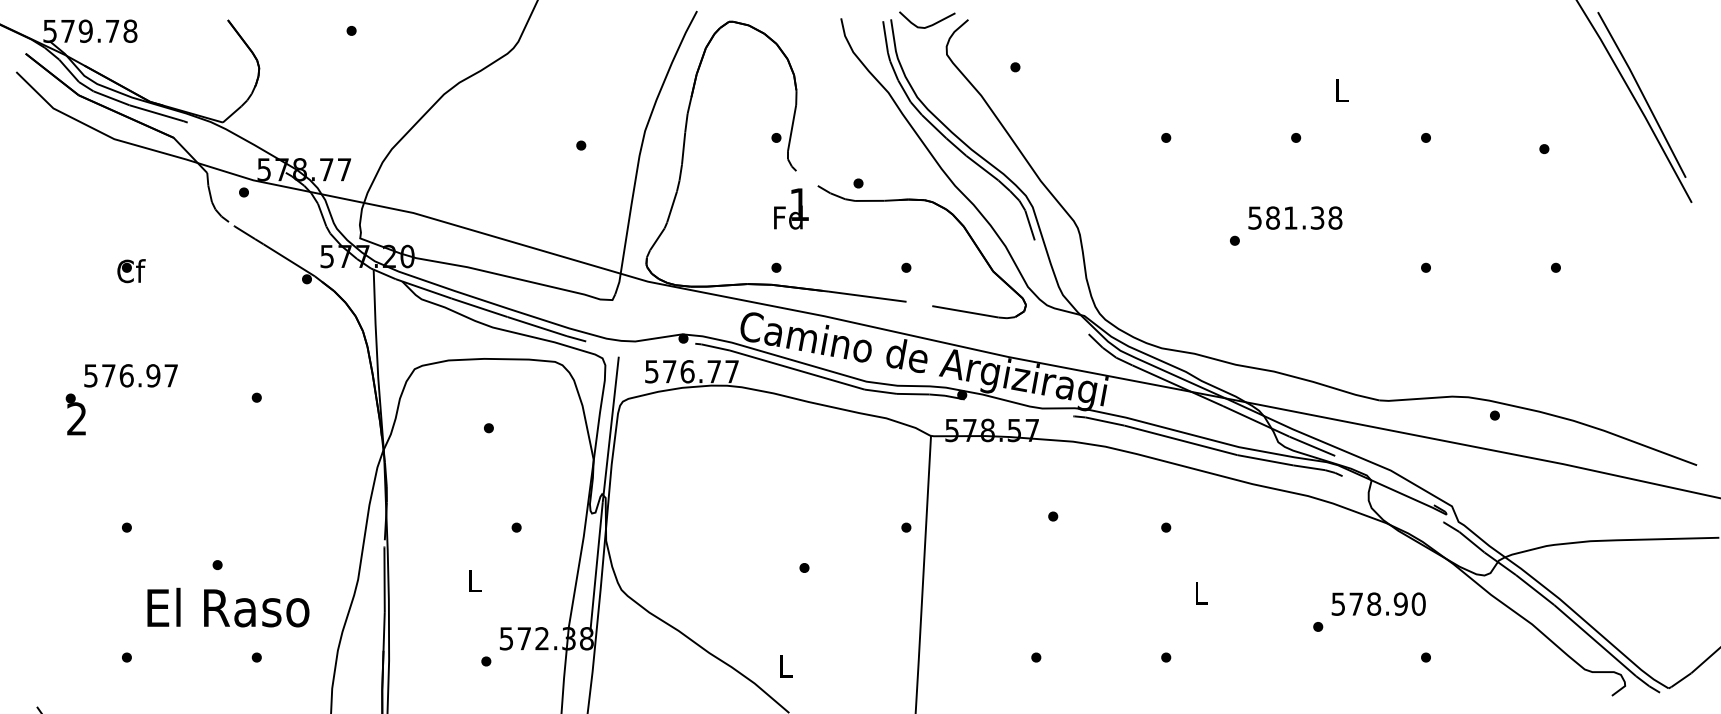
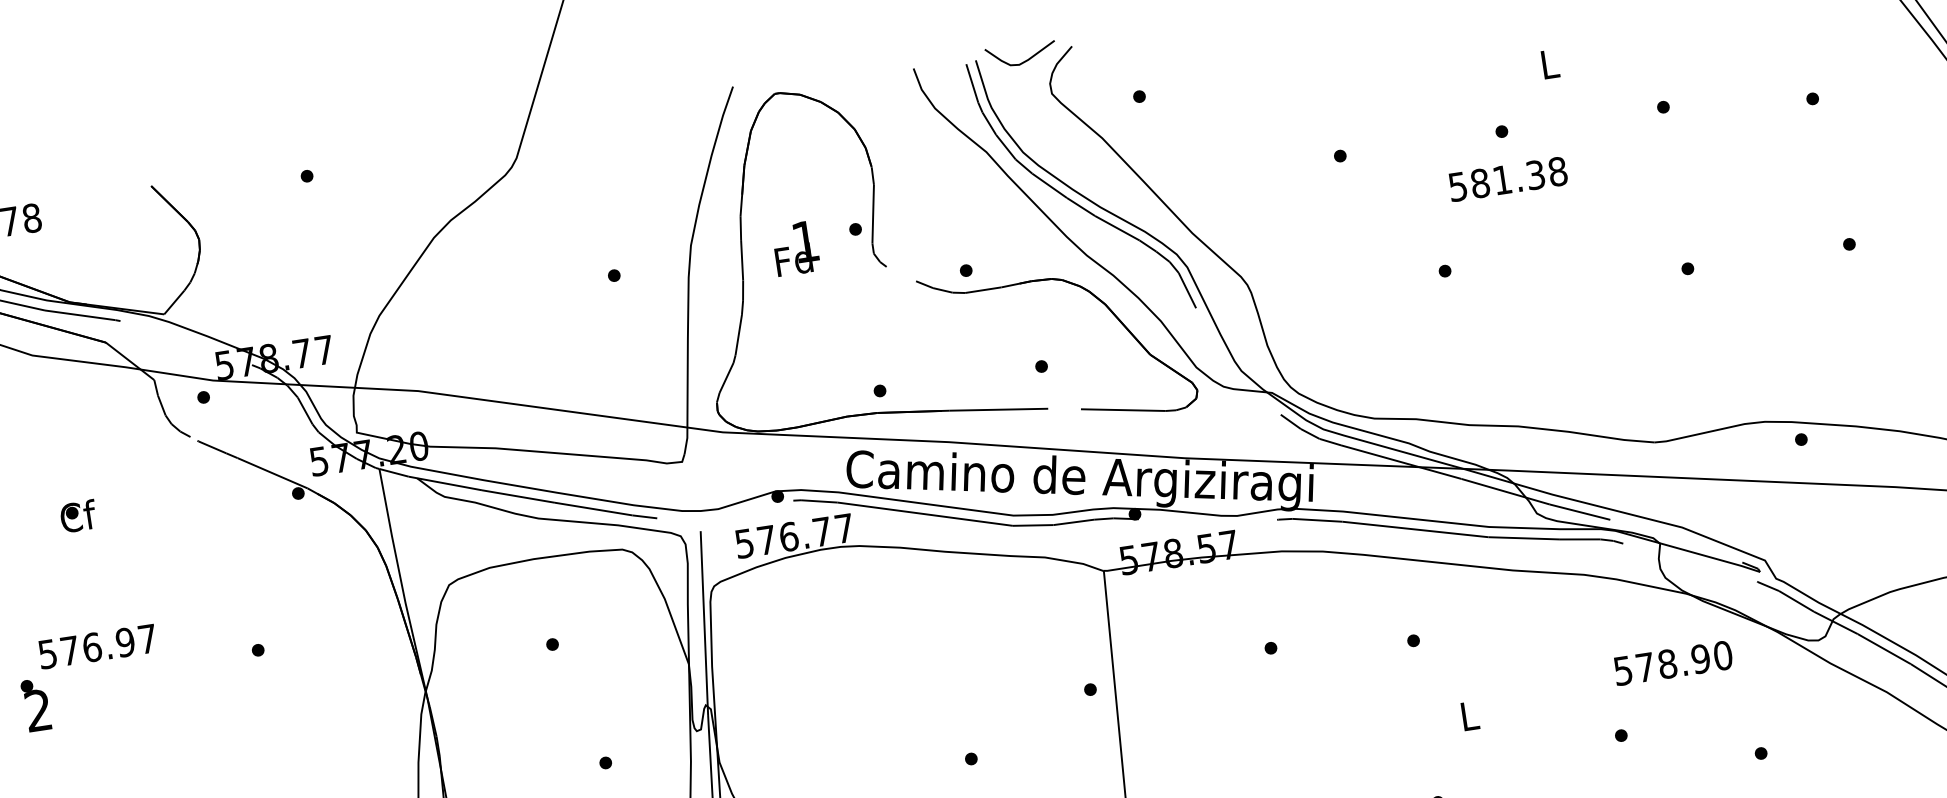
text: (791, 208) -> (796, 248), moved
text: (1295, 217) -> (1508, 178), moved
text: (1378, 603) -> (1672, 662), moved

